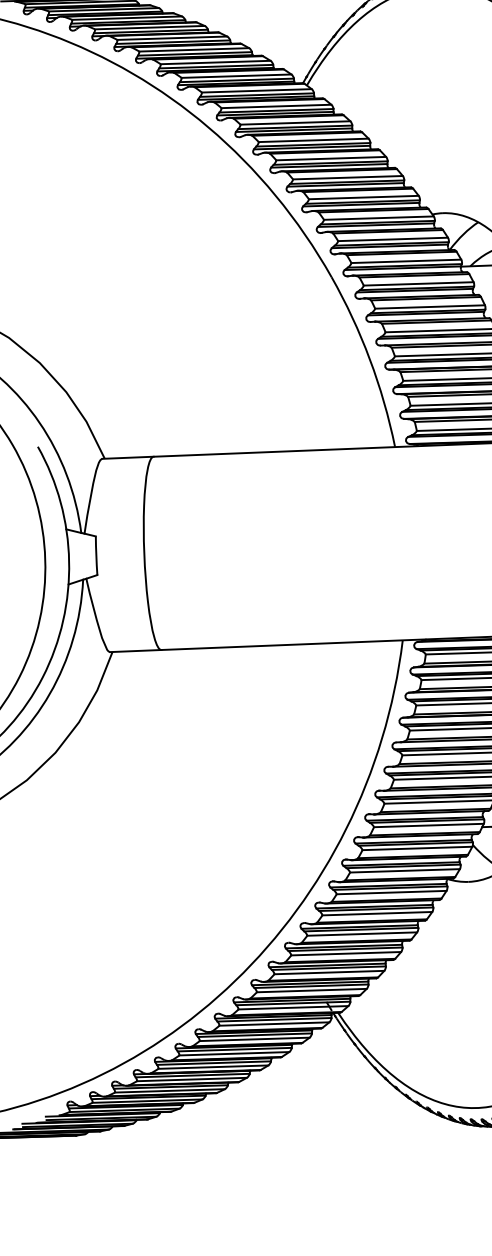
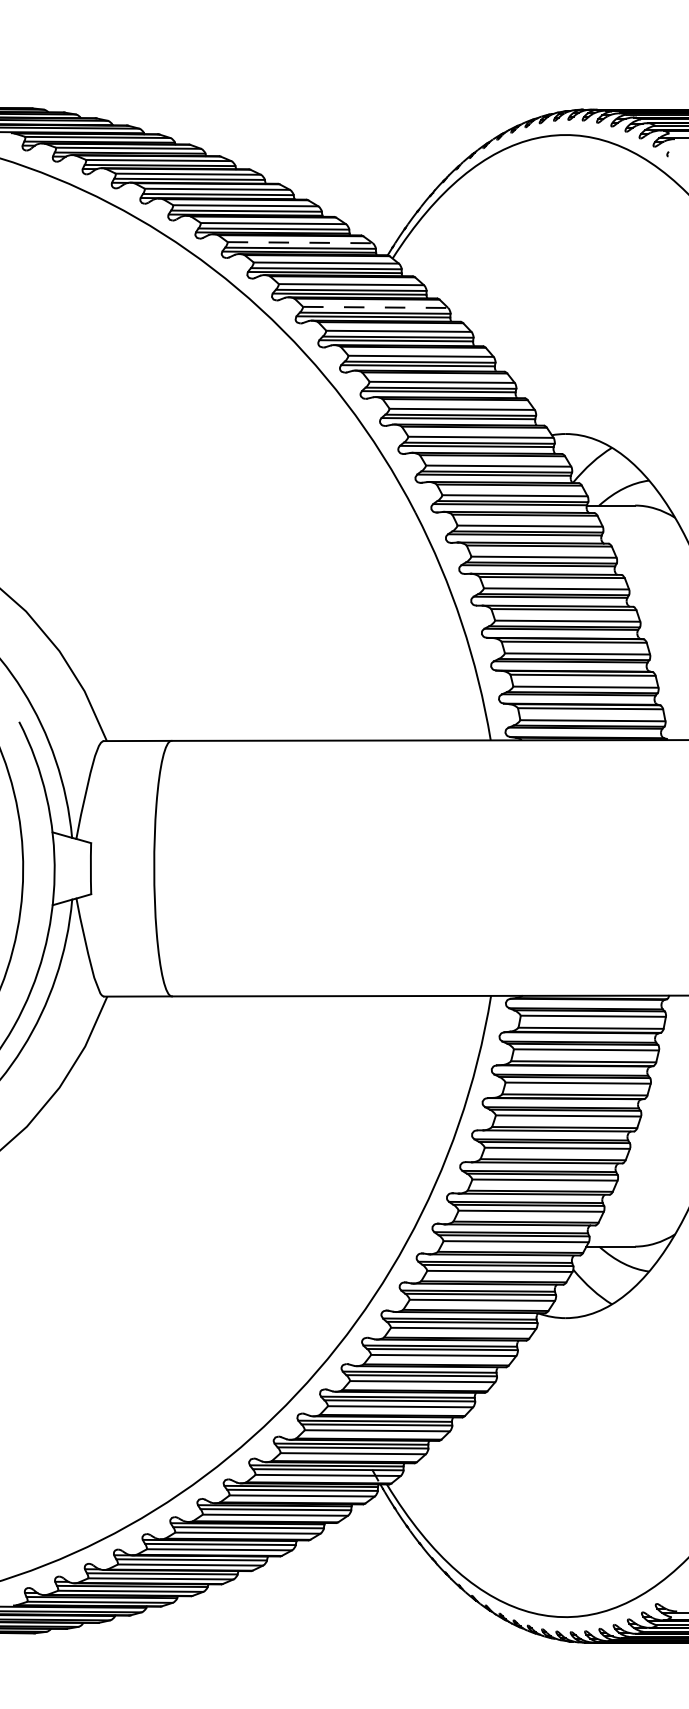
line: (236, 76) -> (300, 242), solid -> dashed
line: (295, 123) -> (375, 307), solid -> dashed

